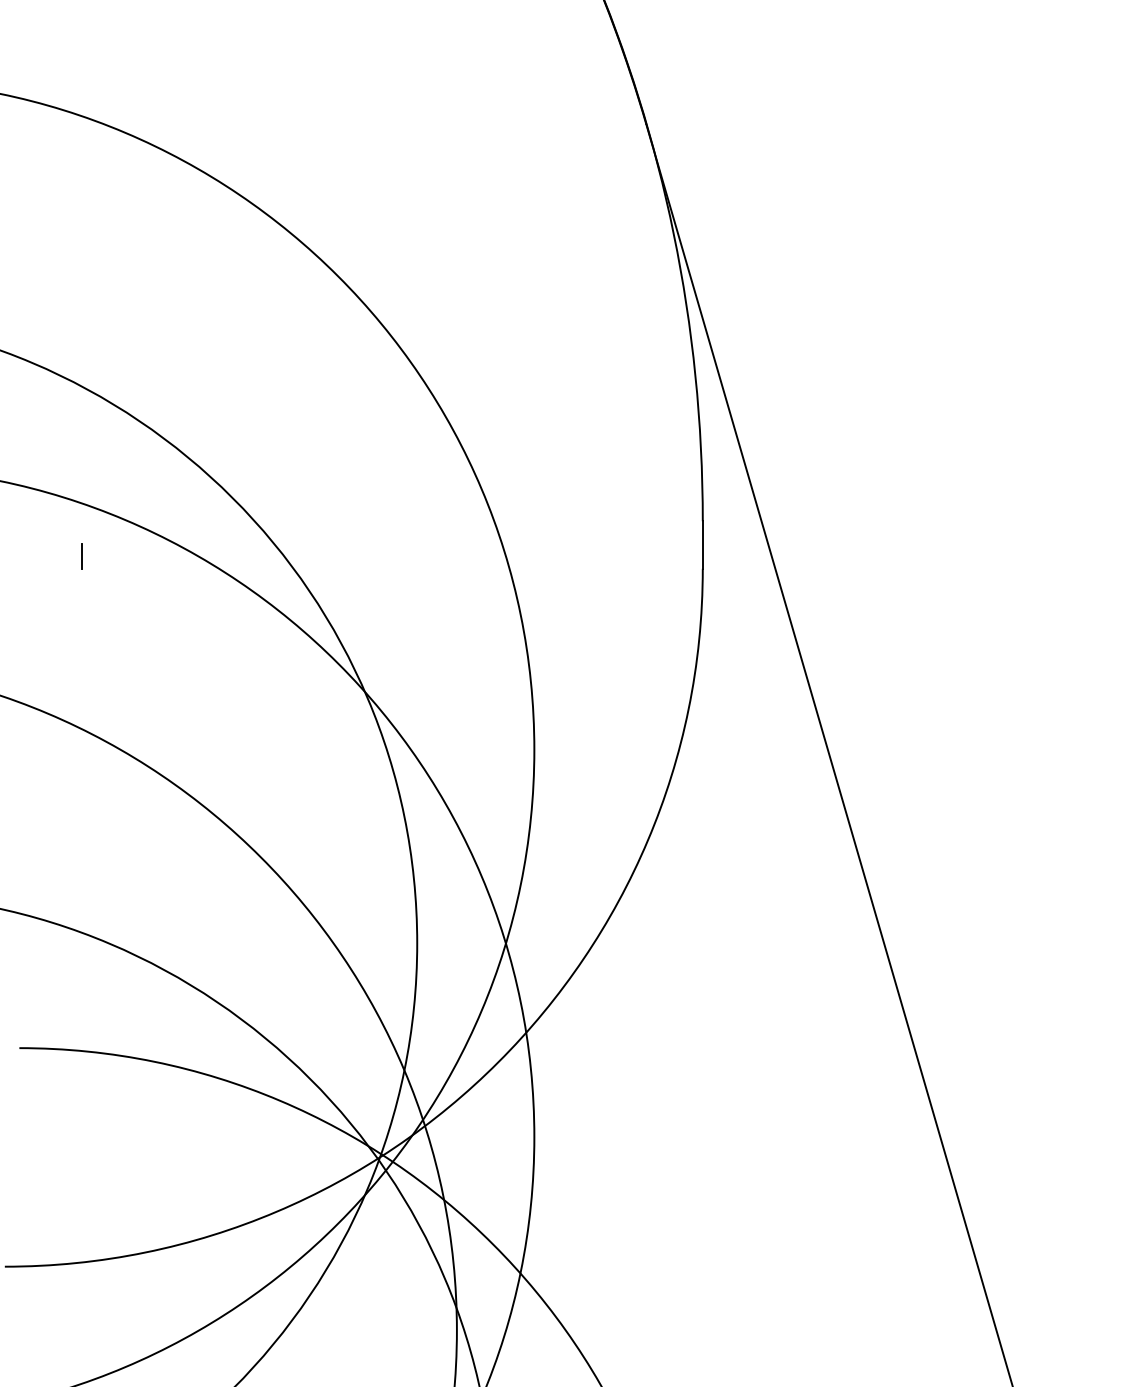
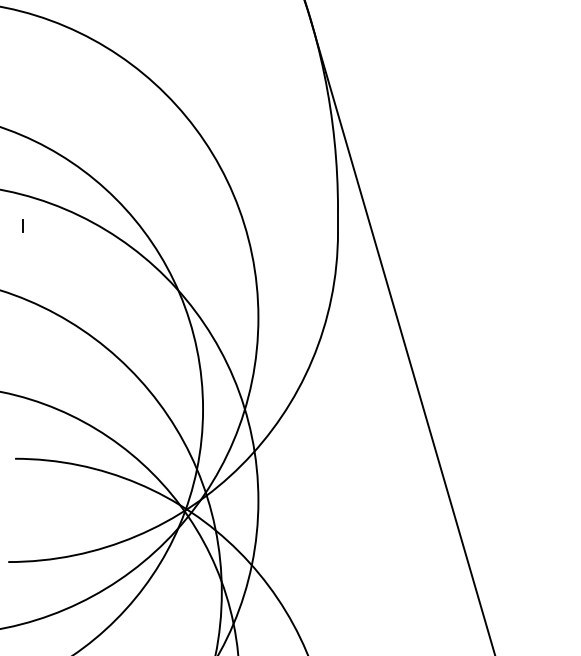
line: (81, 554) -> (22, 225), moved

